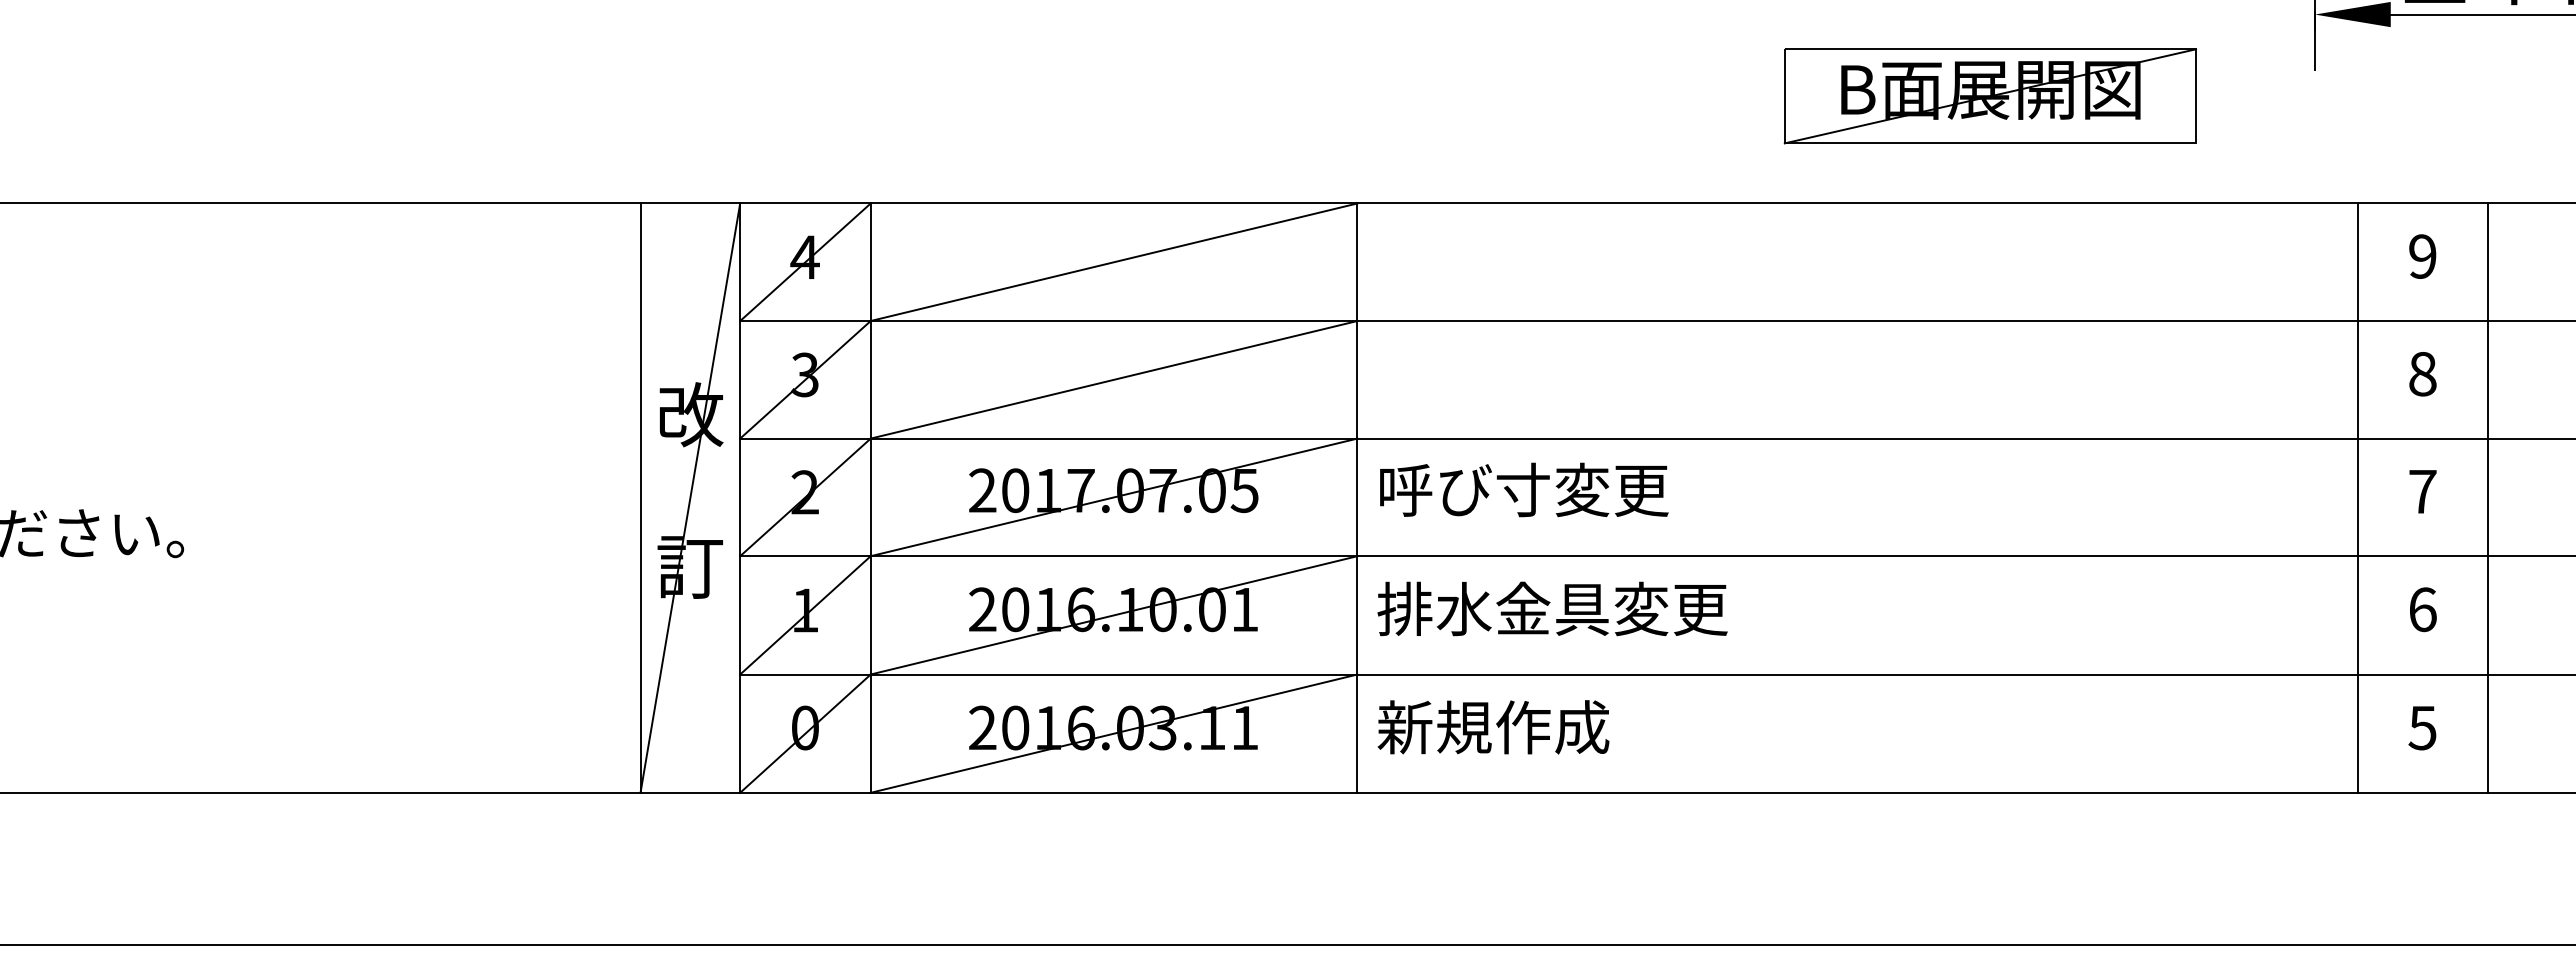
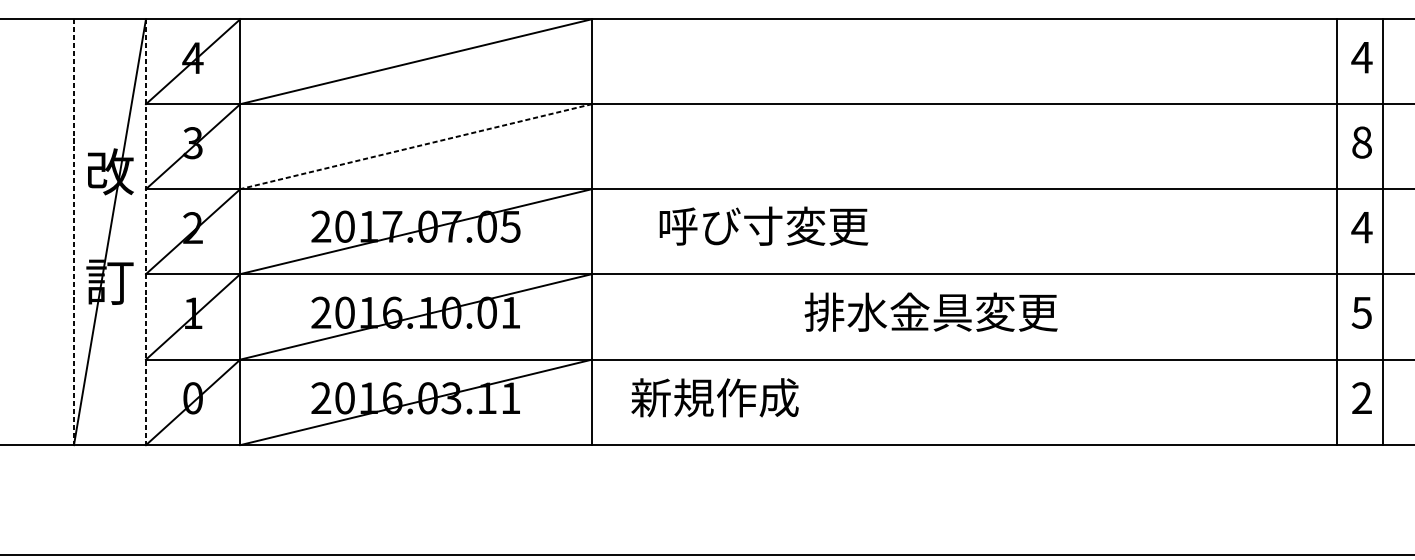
text: (2422, 256) -> (1361, 57), 9 -> 4
line: (1113, 379) -> (415, 146), solid -> dashed
text: (1524, 489) -> (764, 225), moved
text: (2422, 491) -> (1361, 227), 7 -> 4
line: (2357, 497) -> (1336, 231), moved
line: (2488, 497) -> (1382, 231), moved
line: (640, 498) -> (73, 232), solid -> dashed
line: (740, 498) -> (146, 232), solid -> dashed
text: (1552, 608) -> (931, 311), moved
text: (2422, 609) -> (1361, 312), 6 -> 5
text: (1493, 727) -> (715, 397), moved
text: (2422, 727) -> (1361, 397), 5 -> 2

